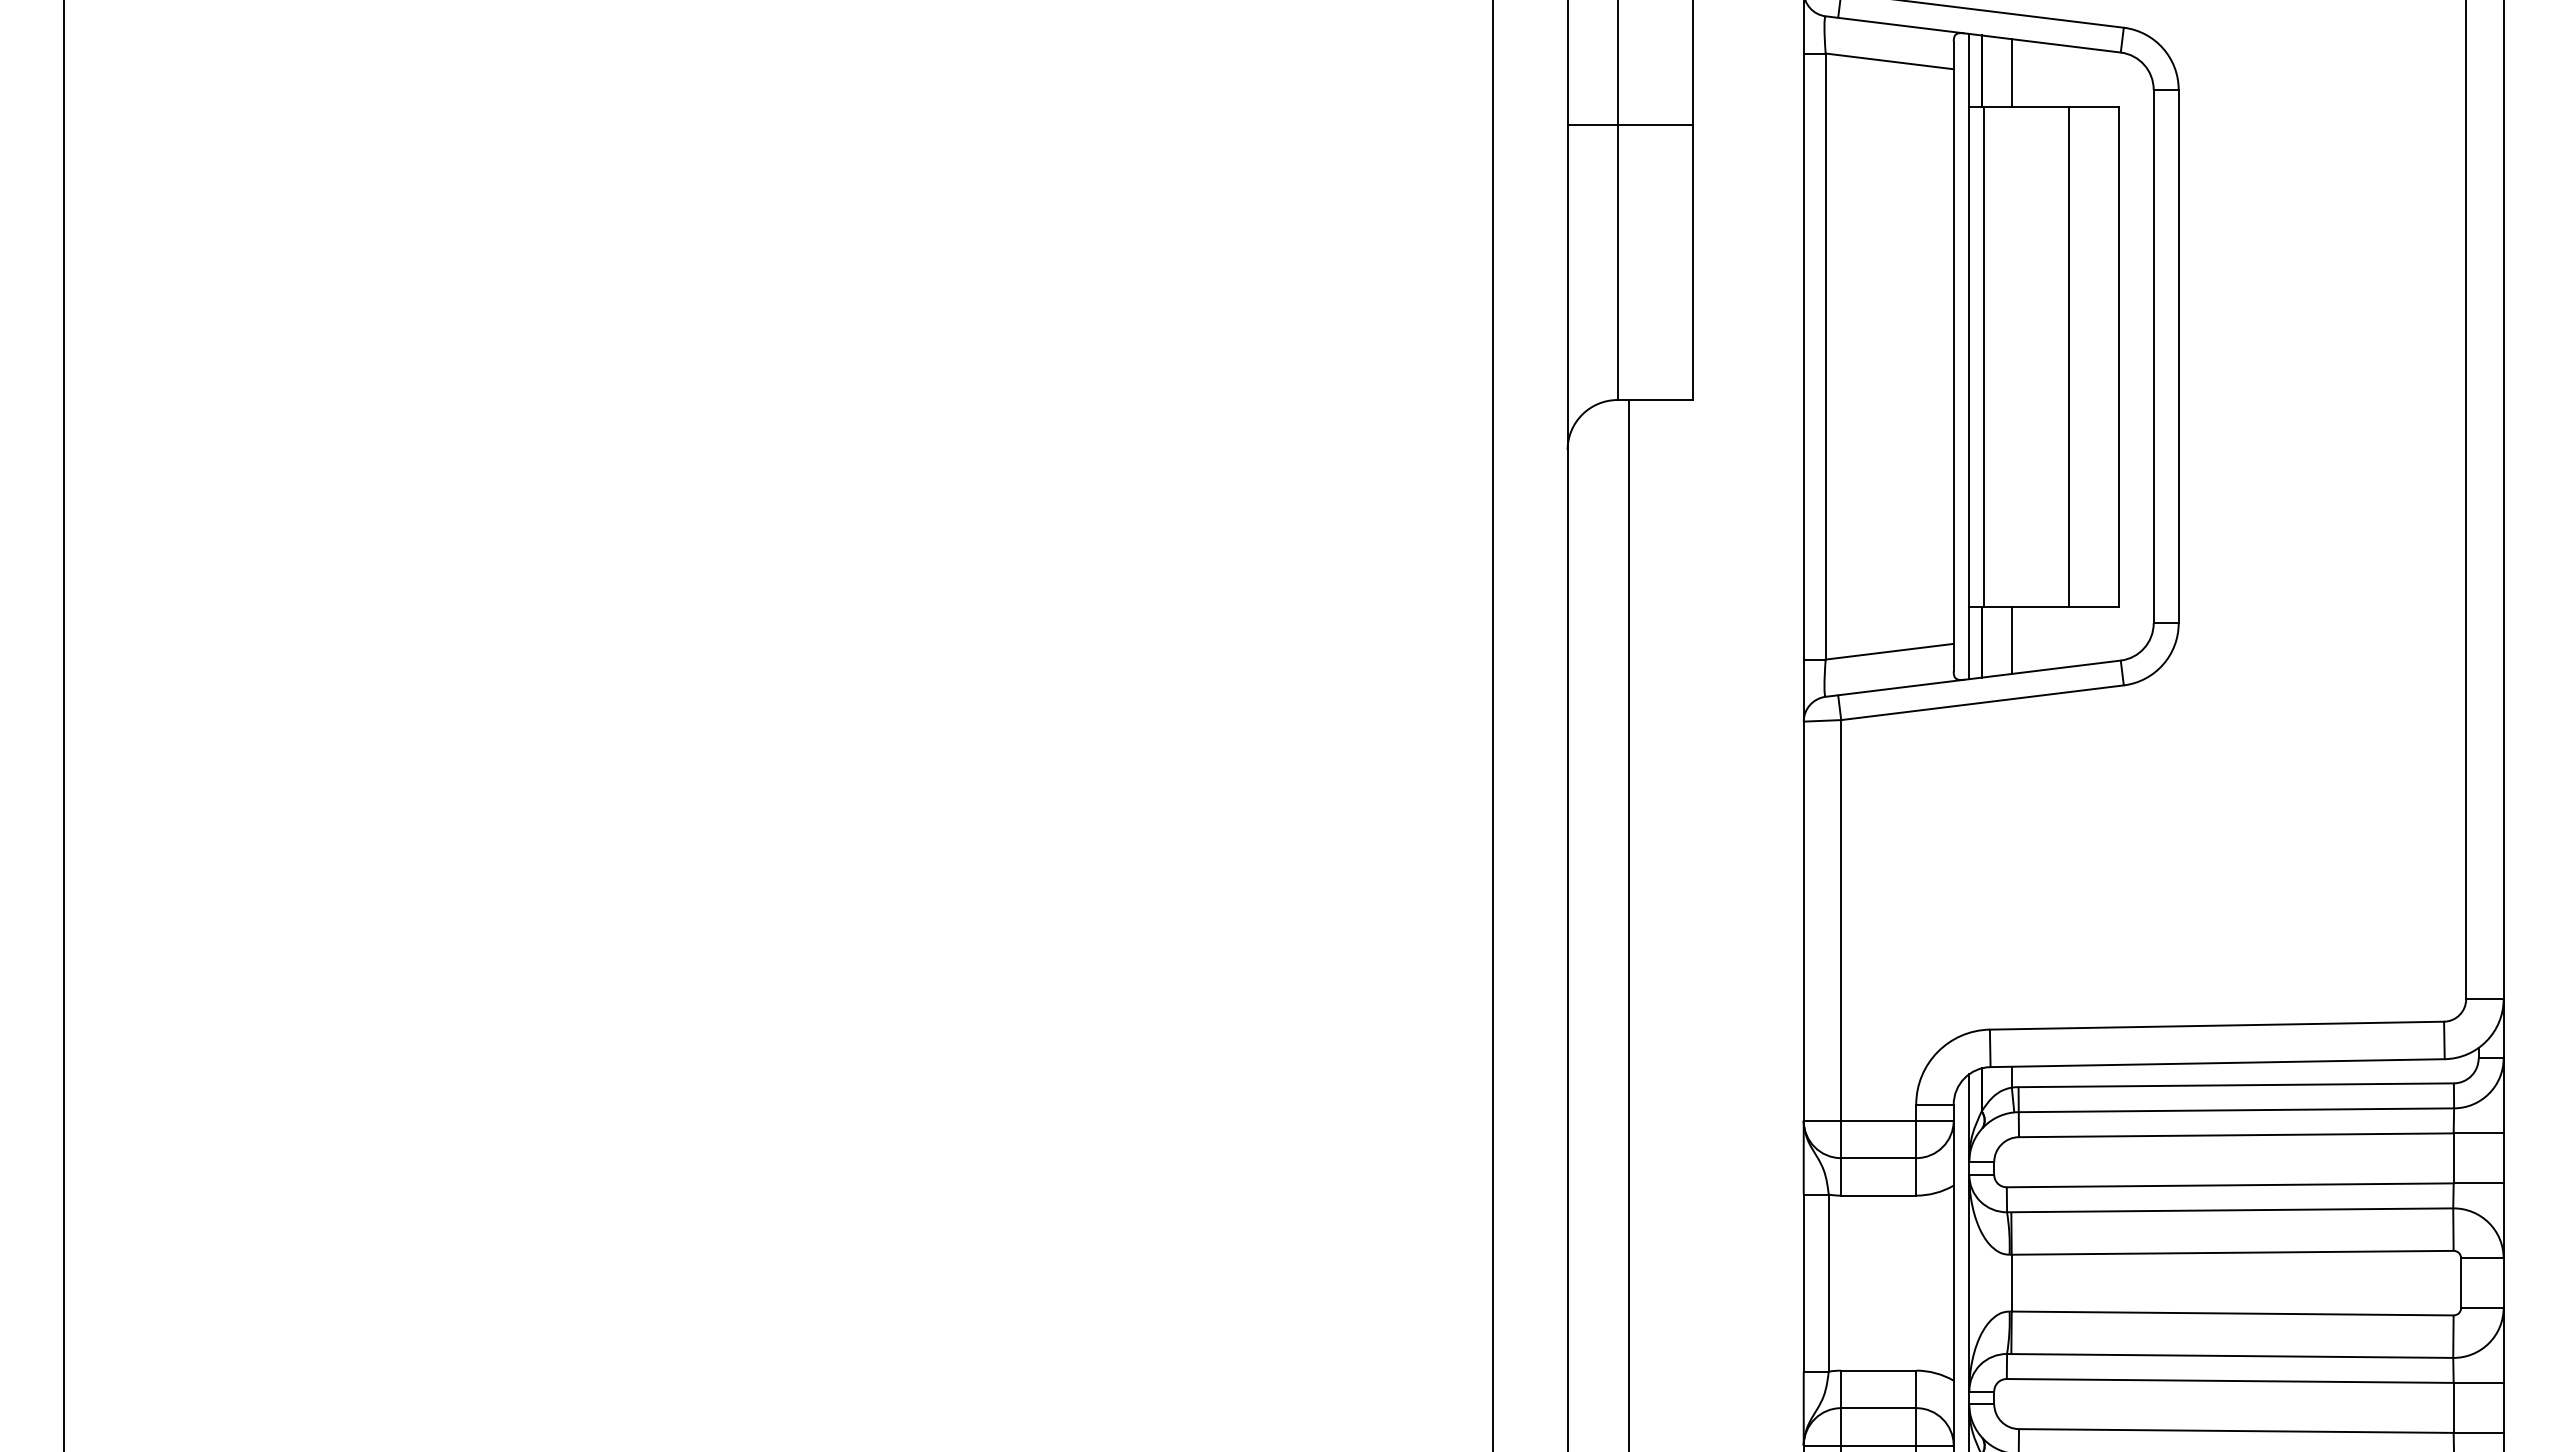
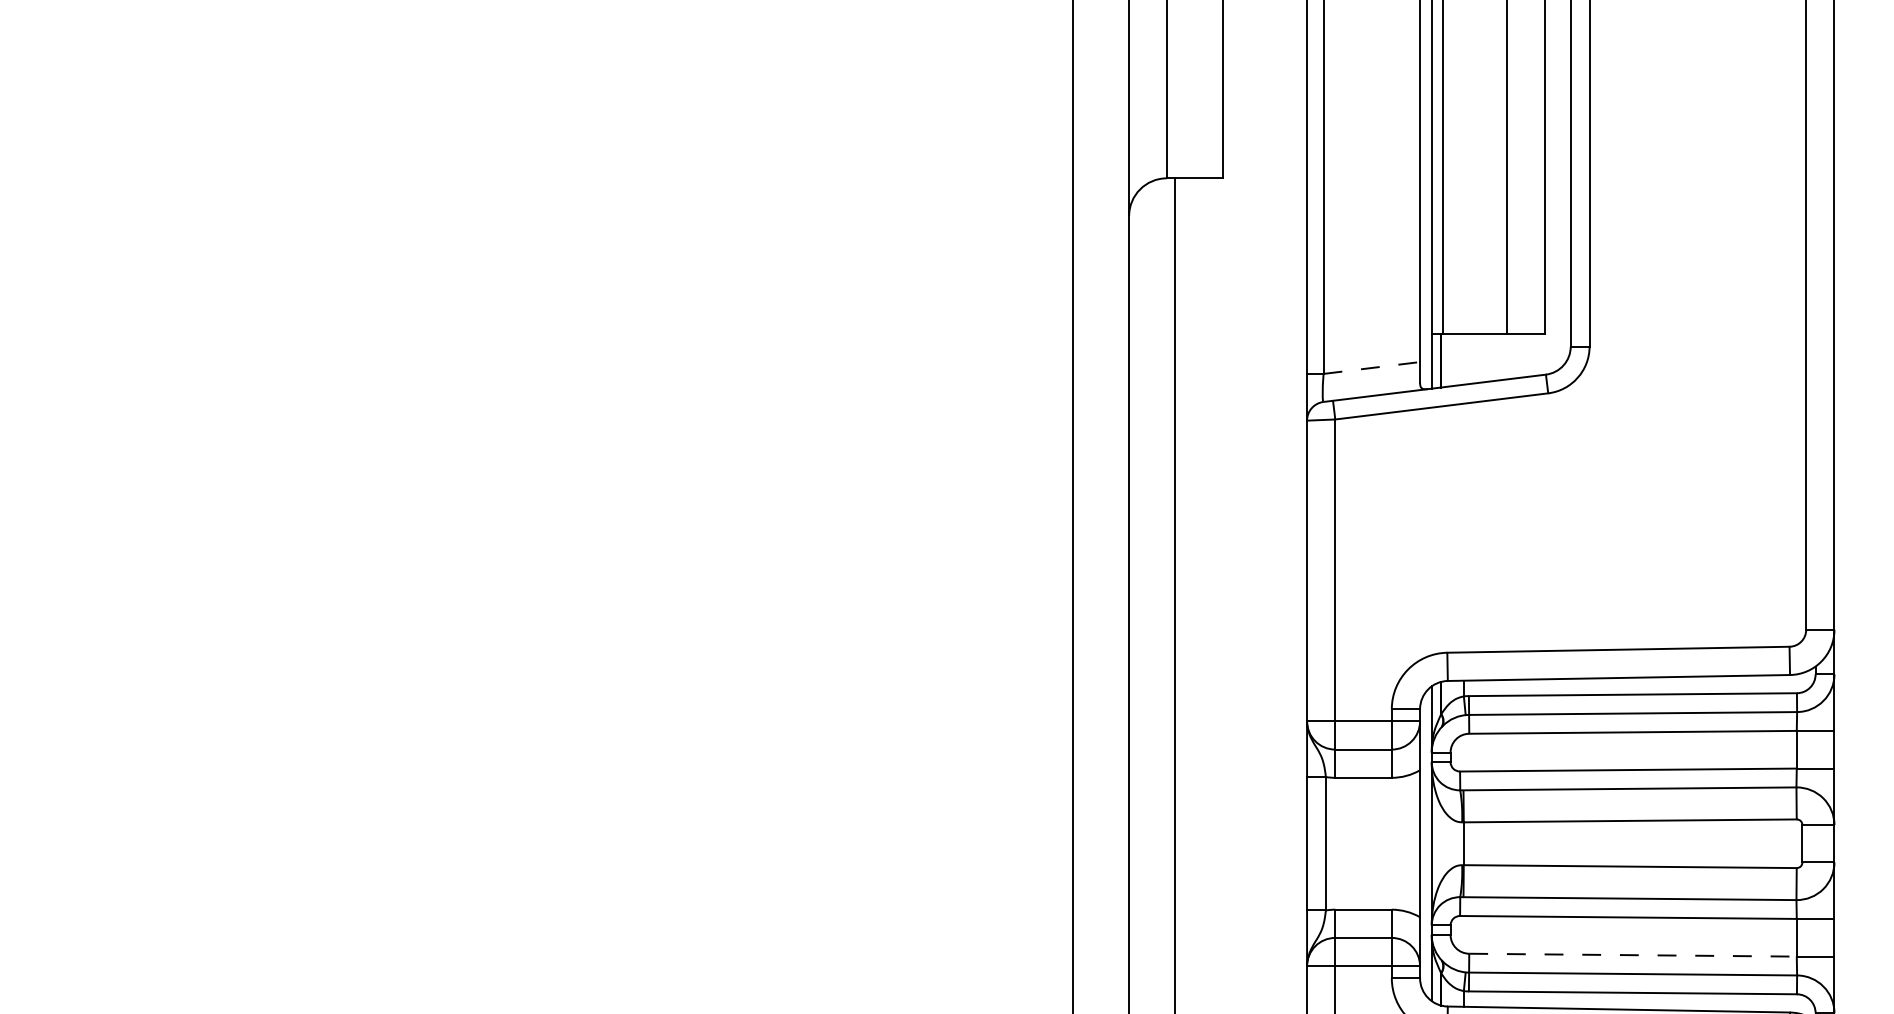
line: (2011, 639) -> (1463, 358), removed
line: (1890, 651) -> (1372, 367), solid -> dashed
line: (2236, 1431) -> (1633, 955), solid -> dashed

